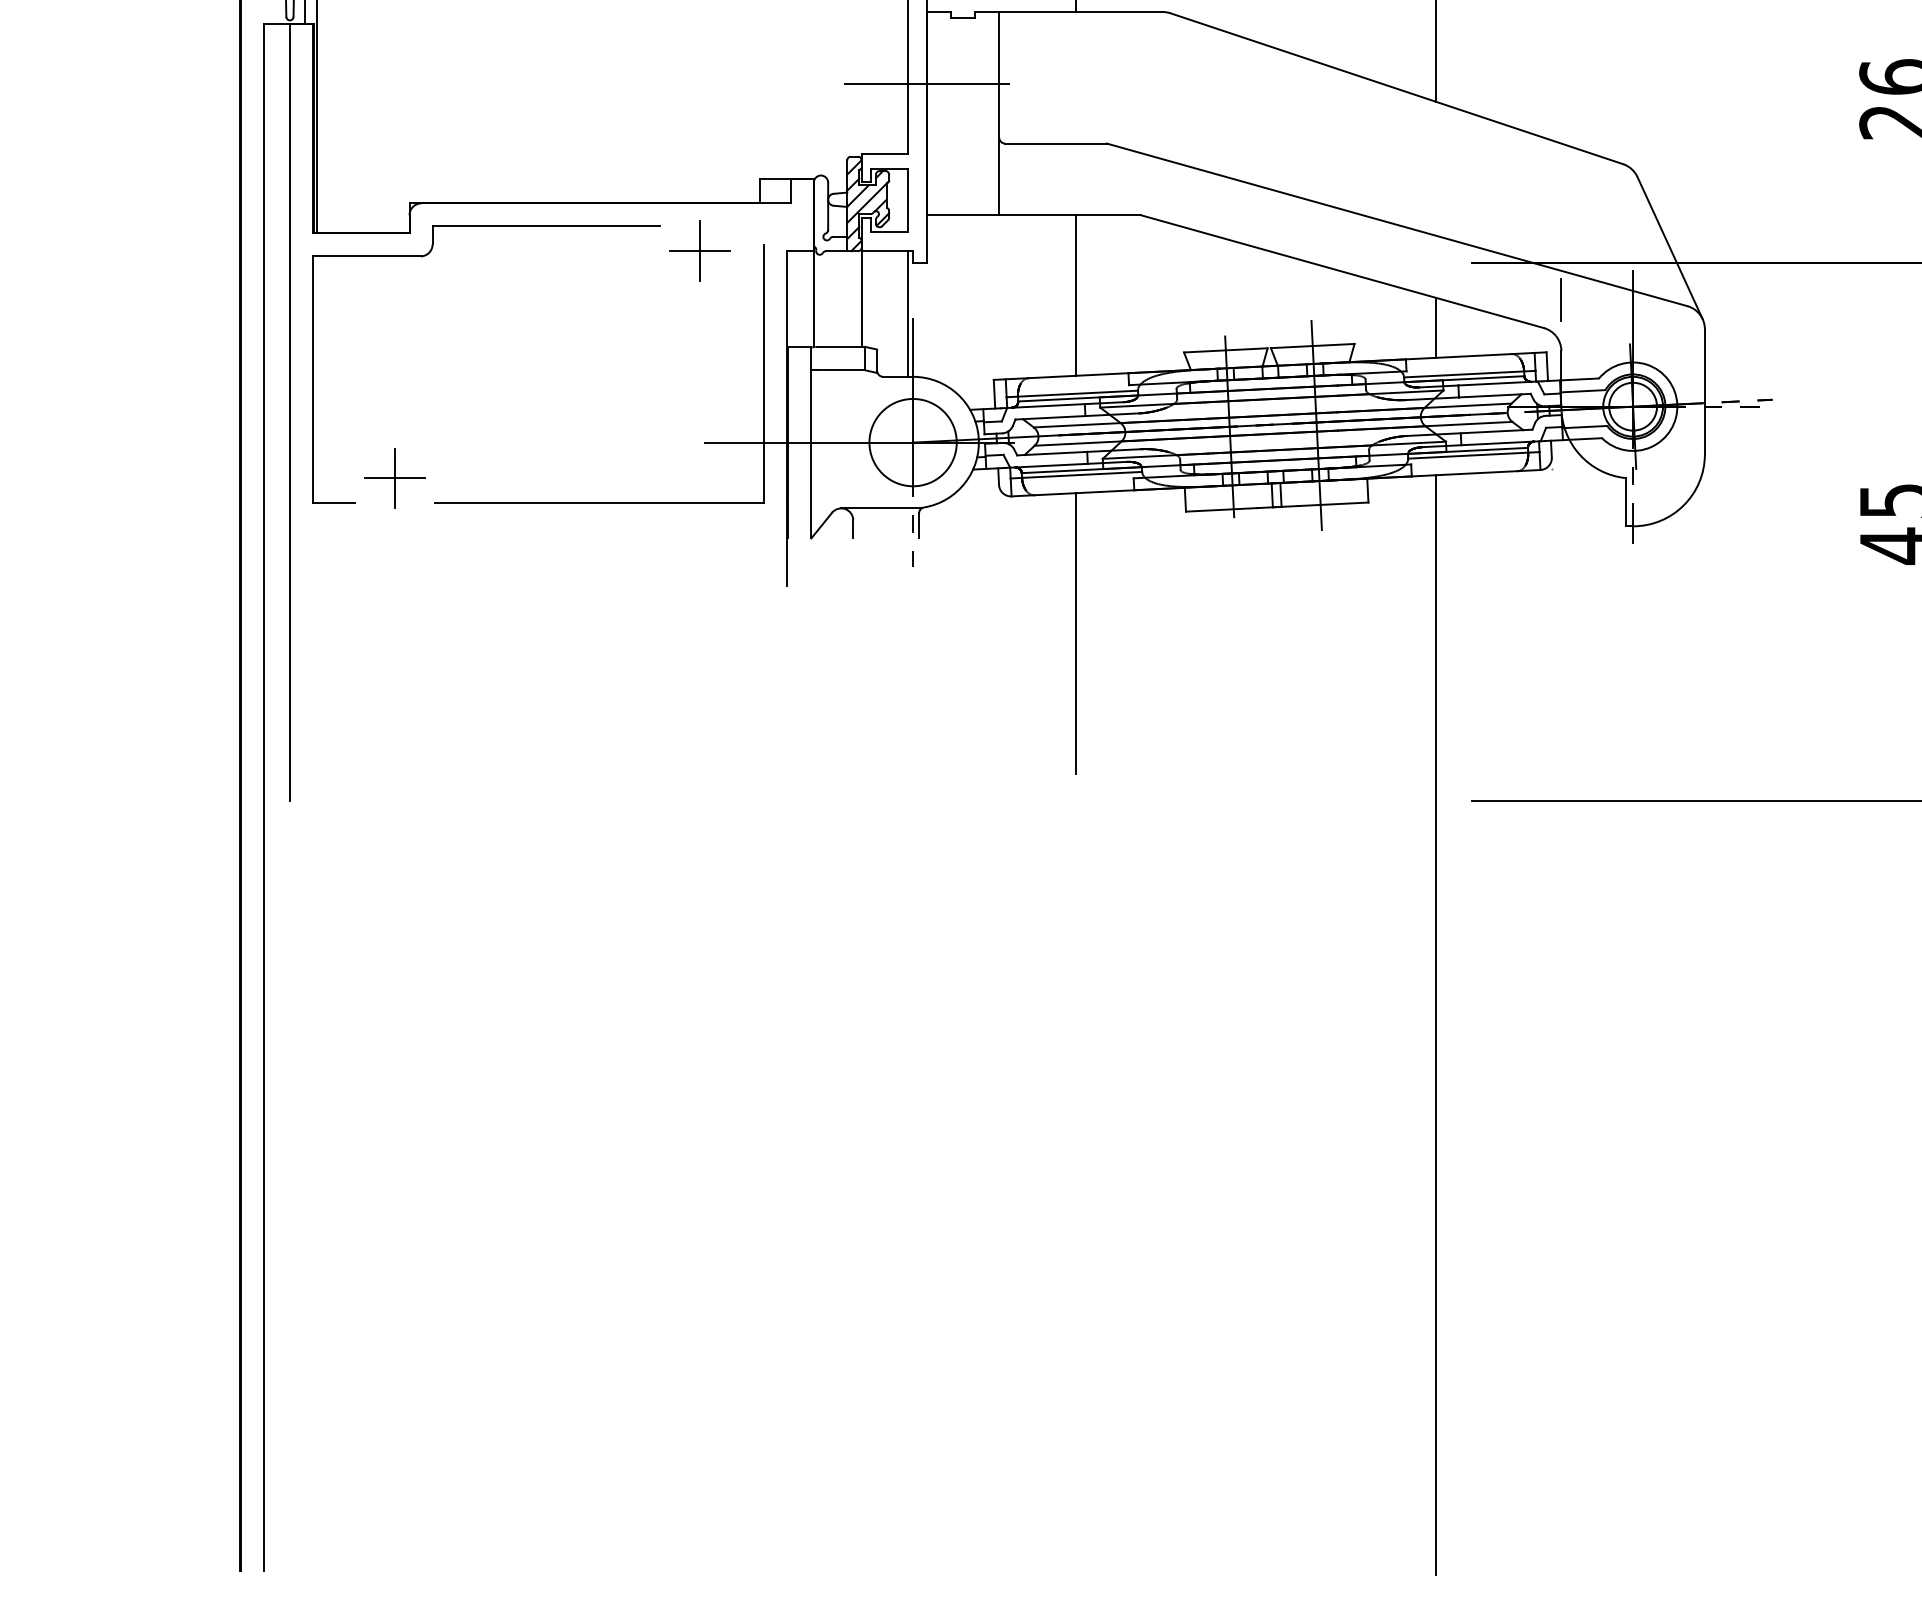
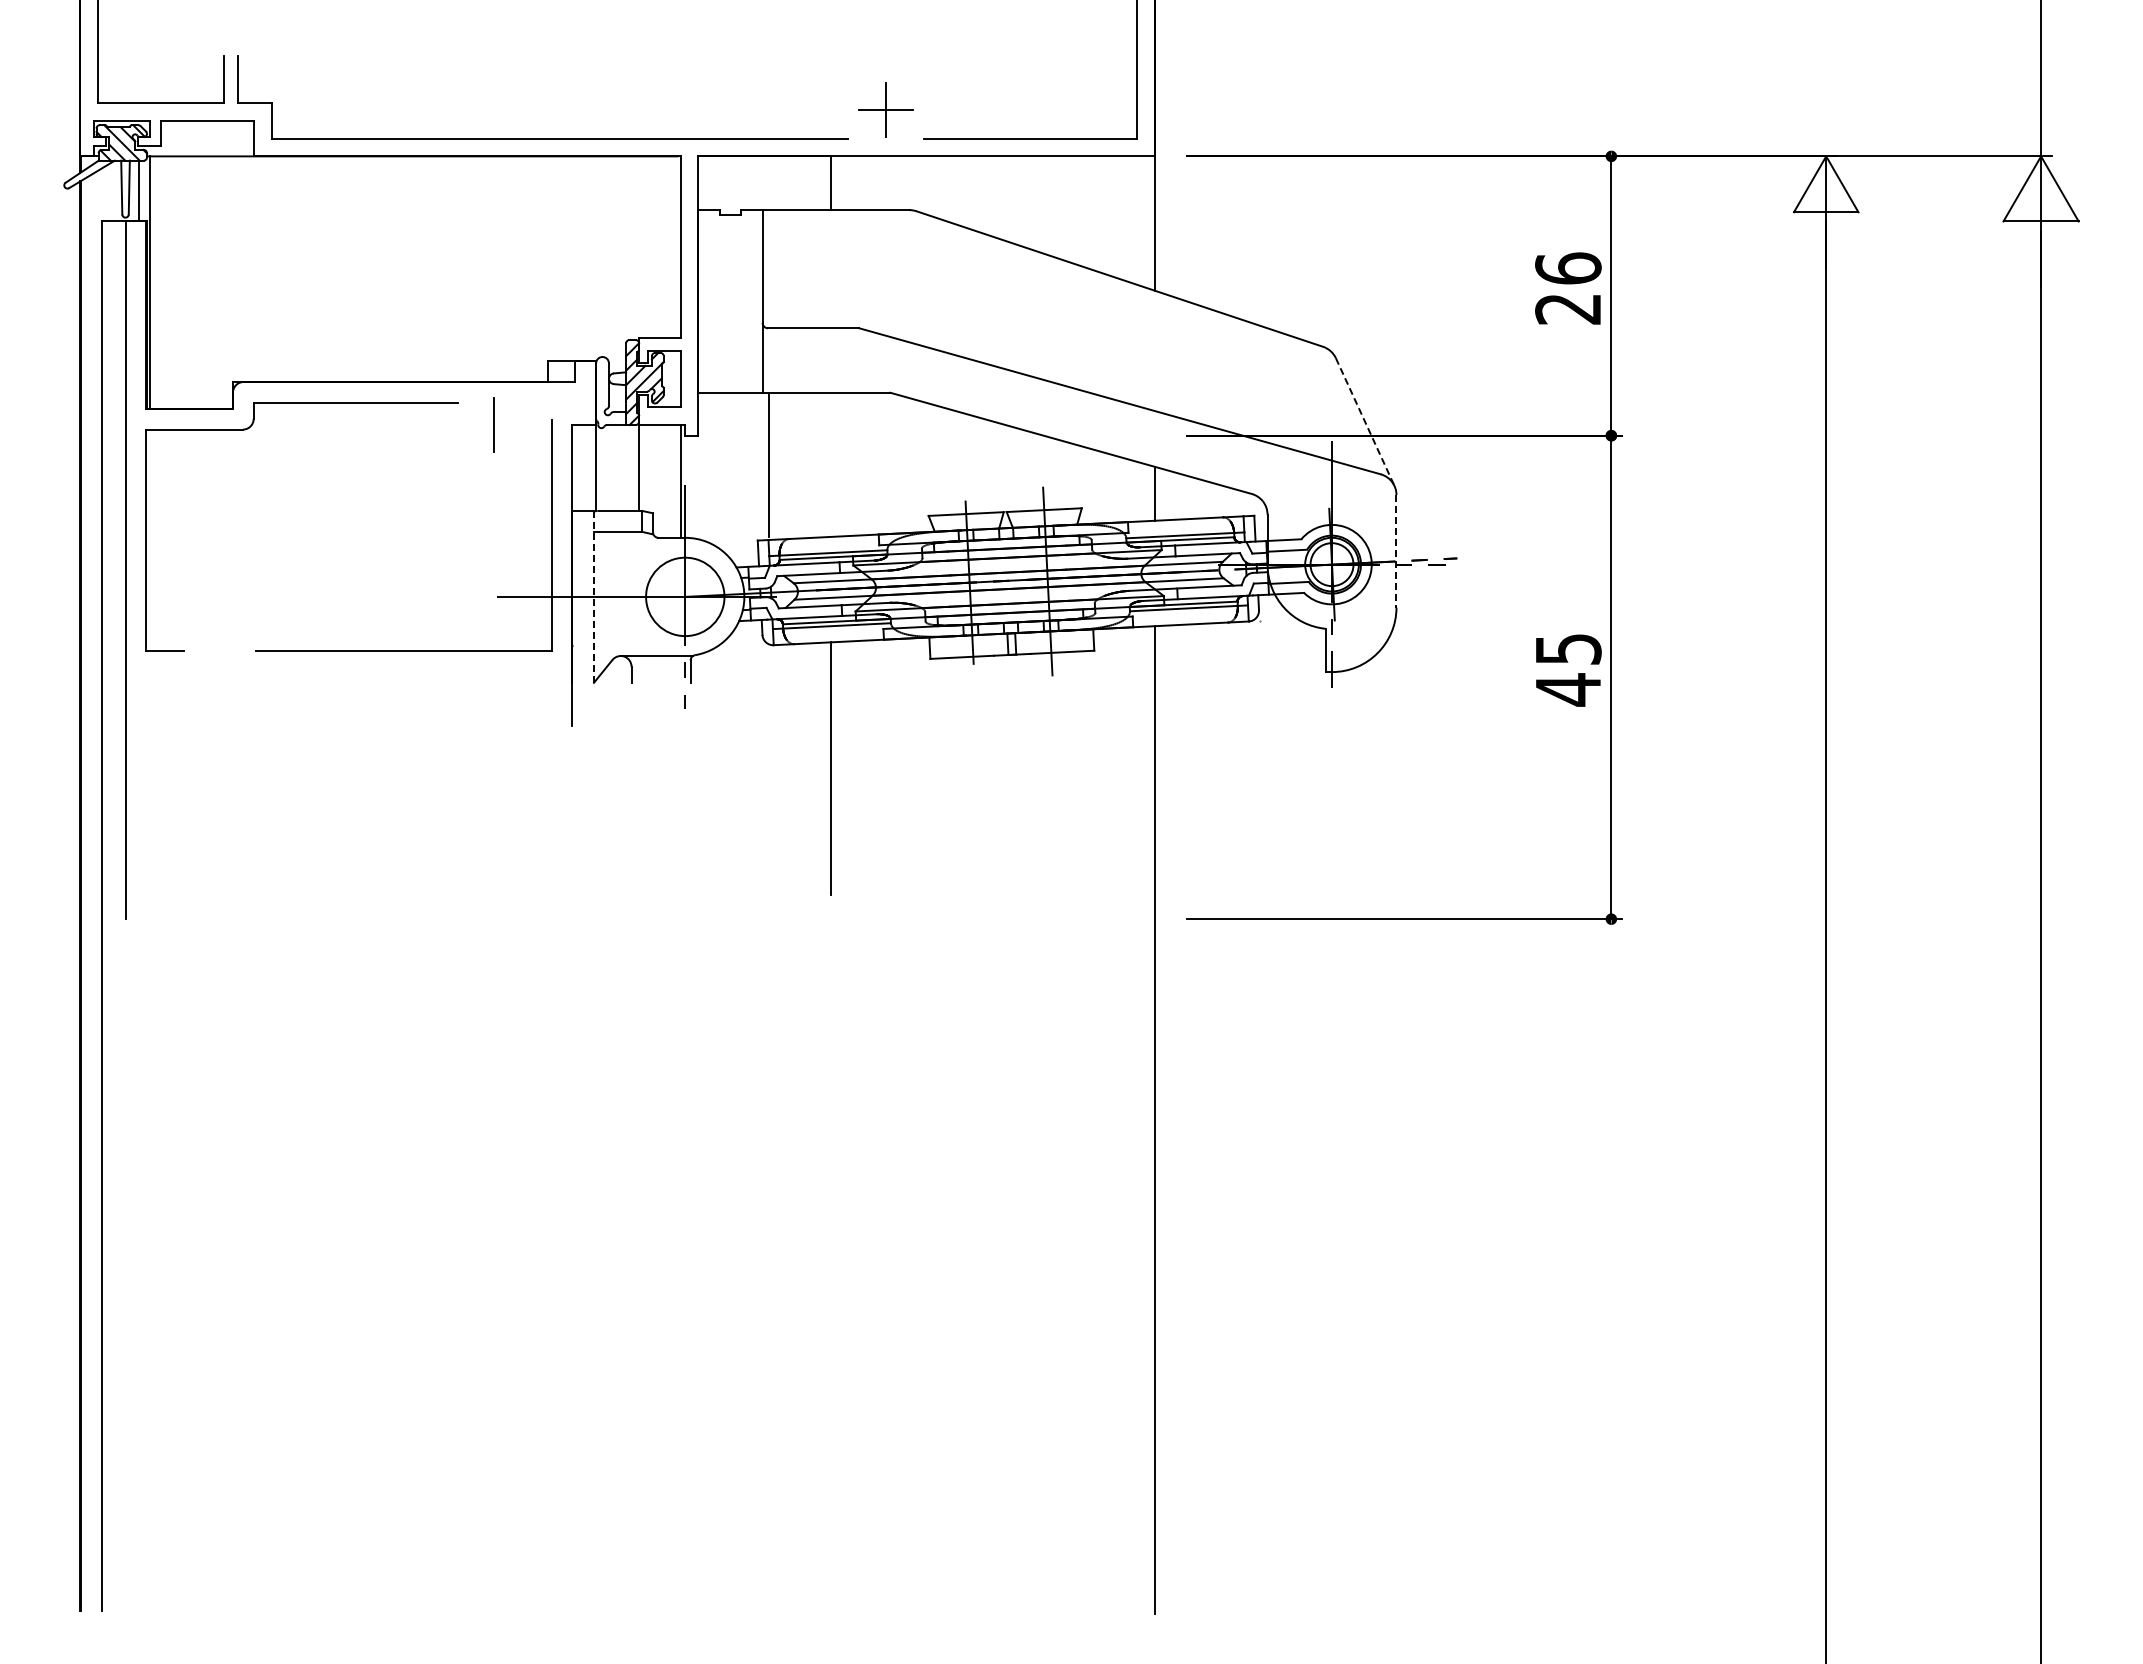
line: (926, 83) -> (697, 274), removed
line: (1670, 248) -> (1365, 422), solid -> dashed
line: (699, 250) -> (493, 424), removed
line: (1075, 295) -> (769, 464), moved
line: (1561, 299) -> (1267, 468), removed
line: (1704, 392) -> (1396, 551), solid -> dashed
line: (810, 442) -> (593, 596), solid -> dashed
part: (394, 477) -> (219, 628), removed

